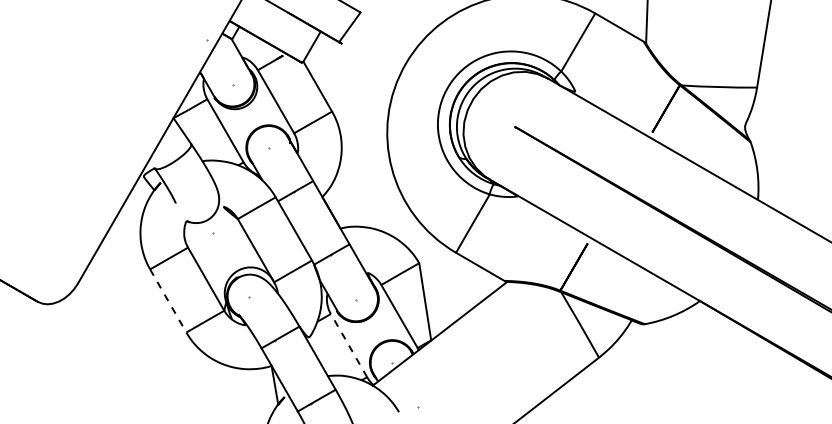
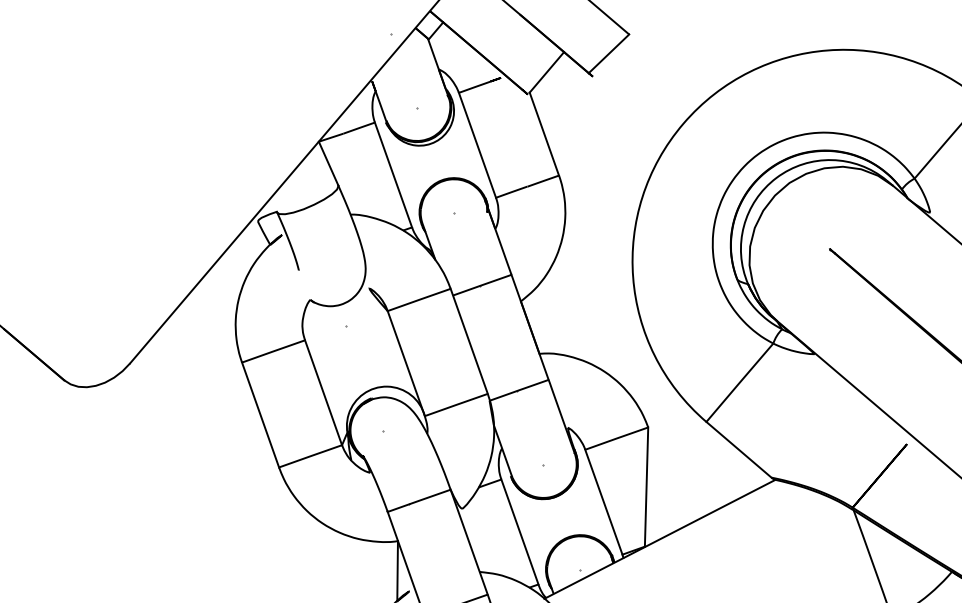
line: (168, 301) -> (260, 415), dashed -> solid
line: (348, 345) -> (519, 531), dashed -> solid

